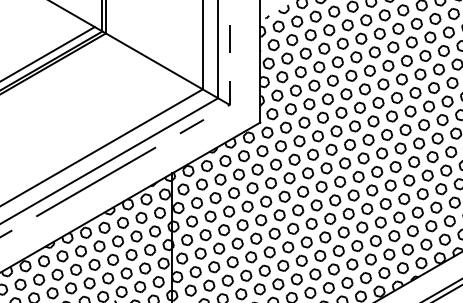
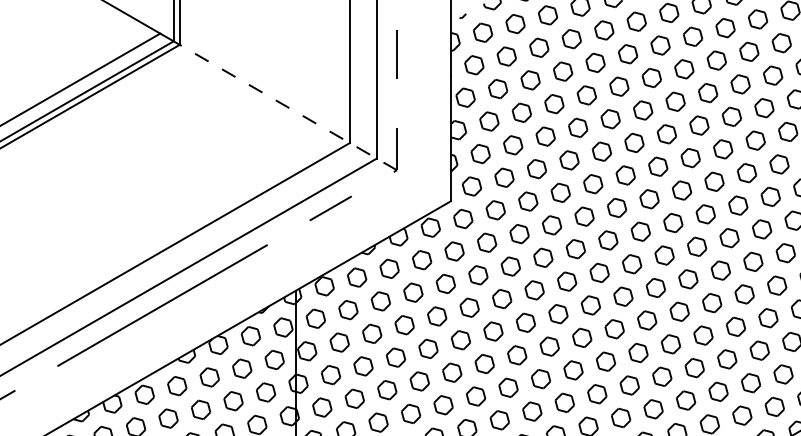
line: (167, 68) -> (287, 106), solid -> dashed

